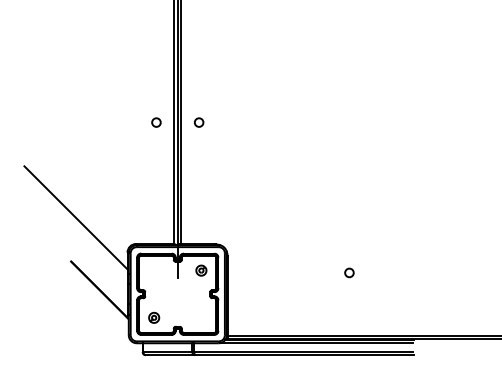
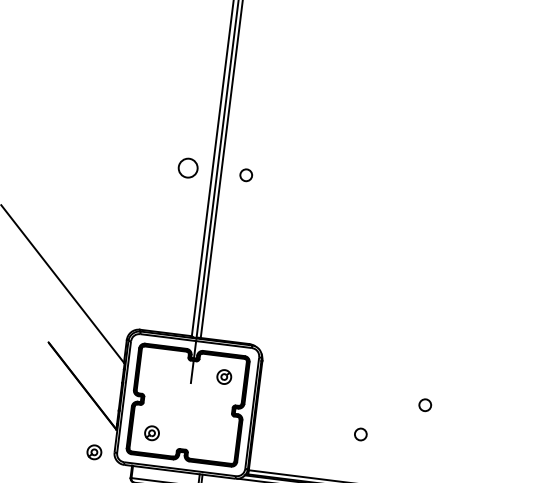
circle: (156, 122) -> (188, 167), size x1.6
circle: (305, 299) -> (360, 433), added
part: (114, 336) -> (94, 451), added

